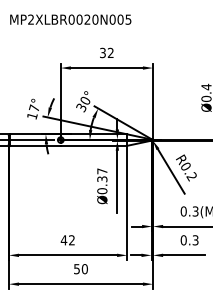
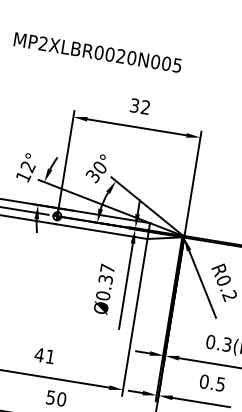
text: (33, 108) -> (26, 166), 17° -> 12°
text: (195, 239) -> (220, 383), 0.3 -> 0.5
text: (71, 240) -> (49, 356), 42 -> 41

